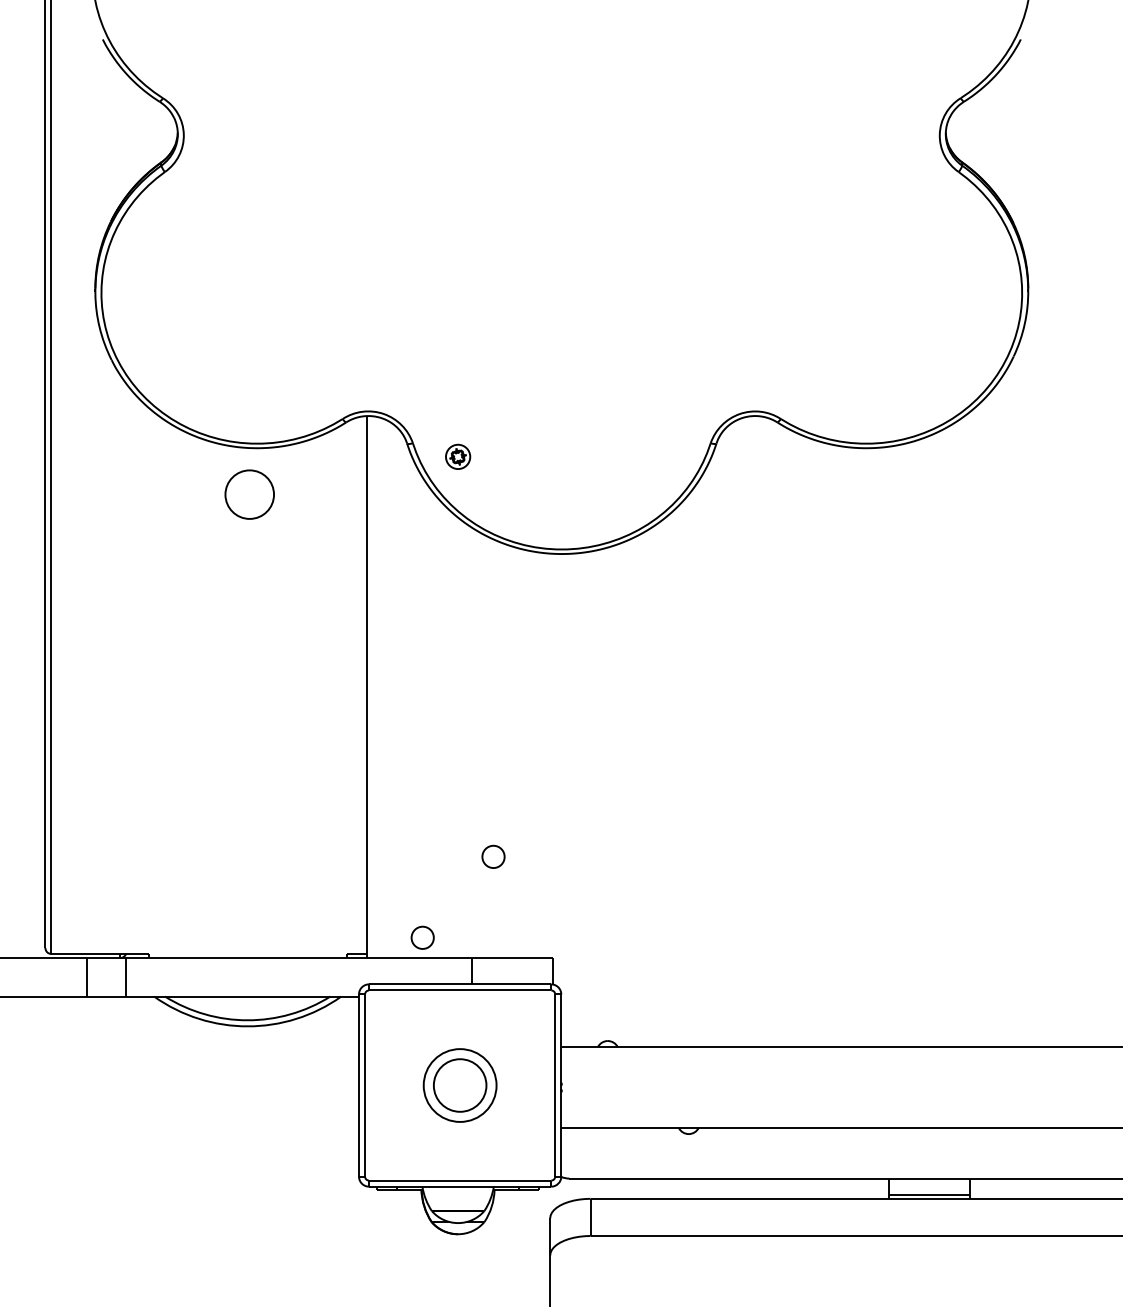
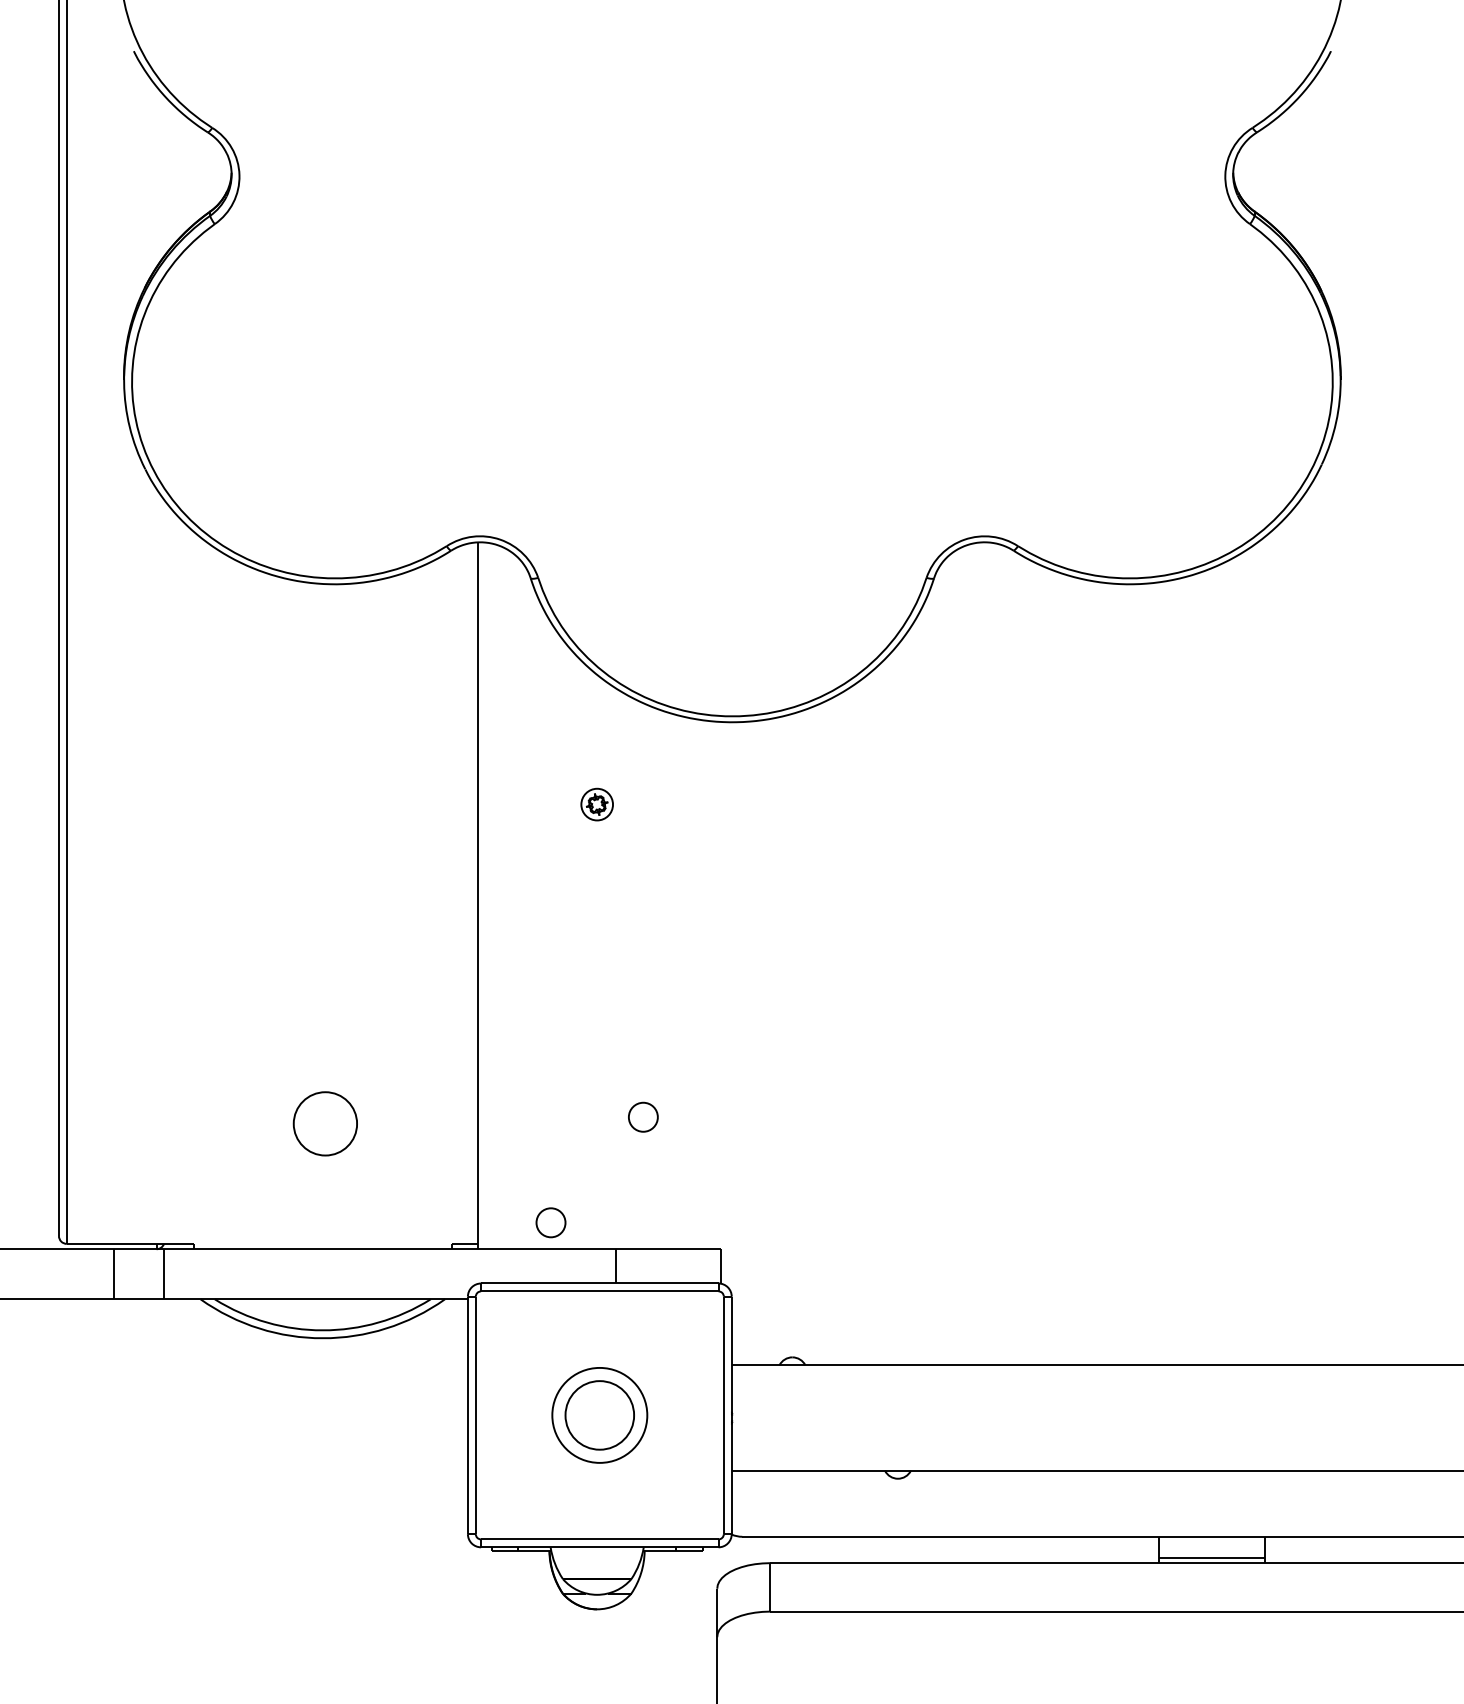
part: (457, 456) -> (596, 804), moved
part: (249, 494) -> (324, 1123), moved

